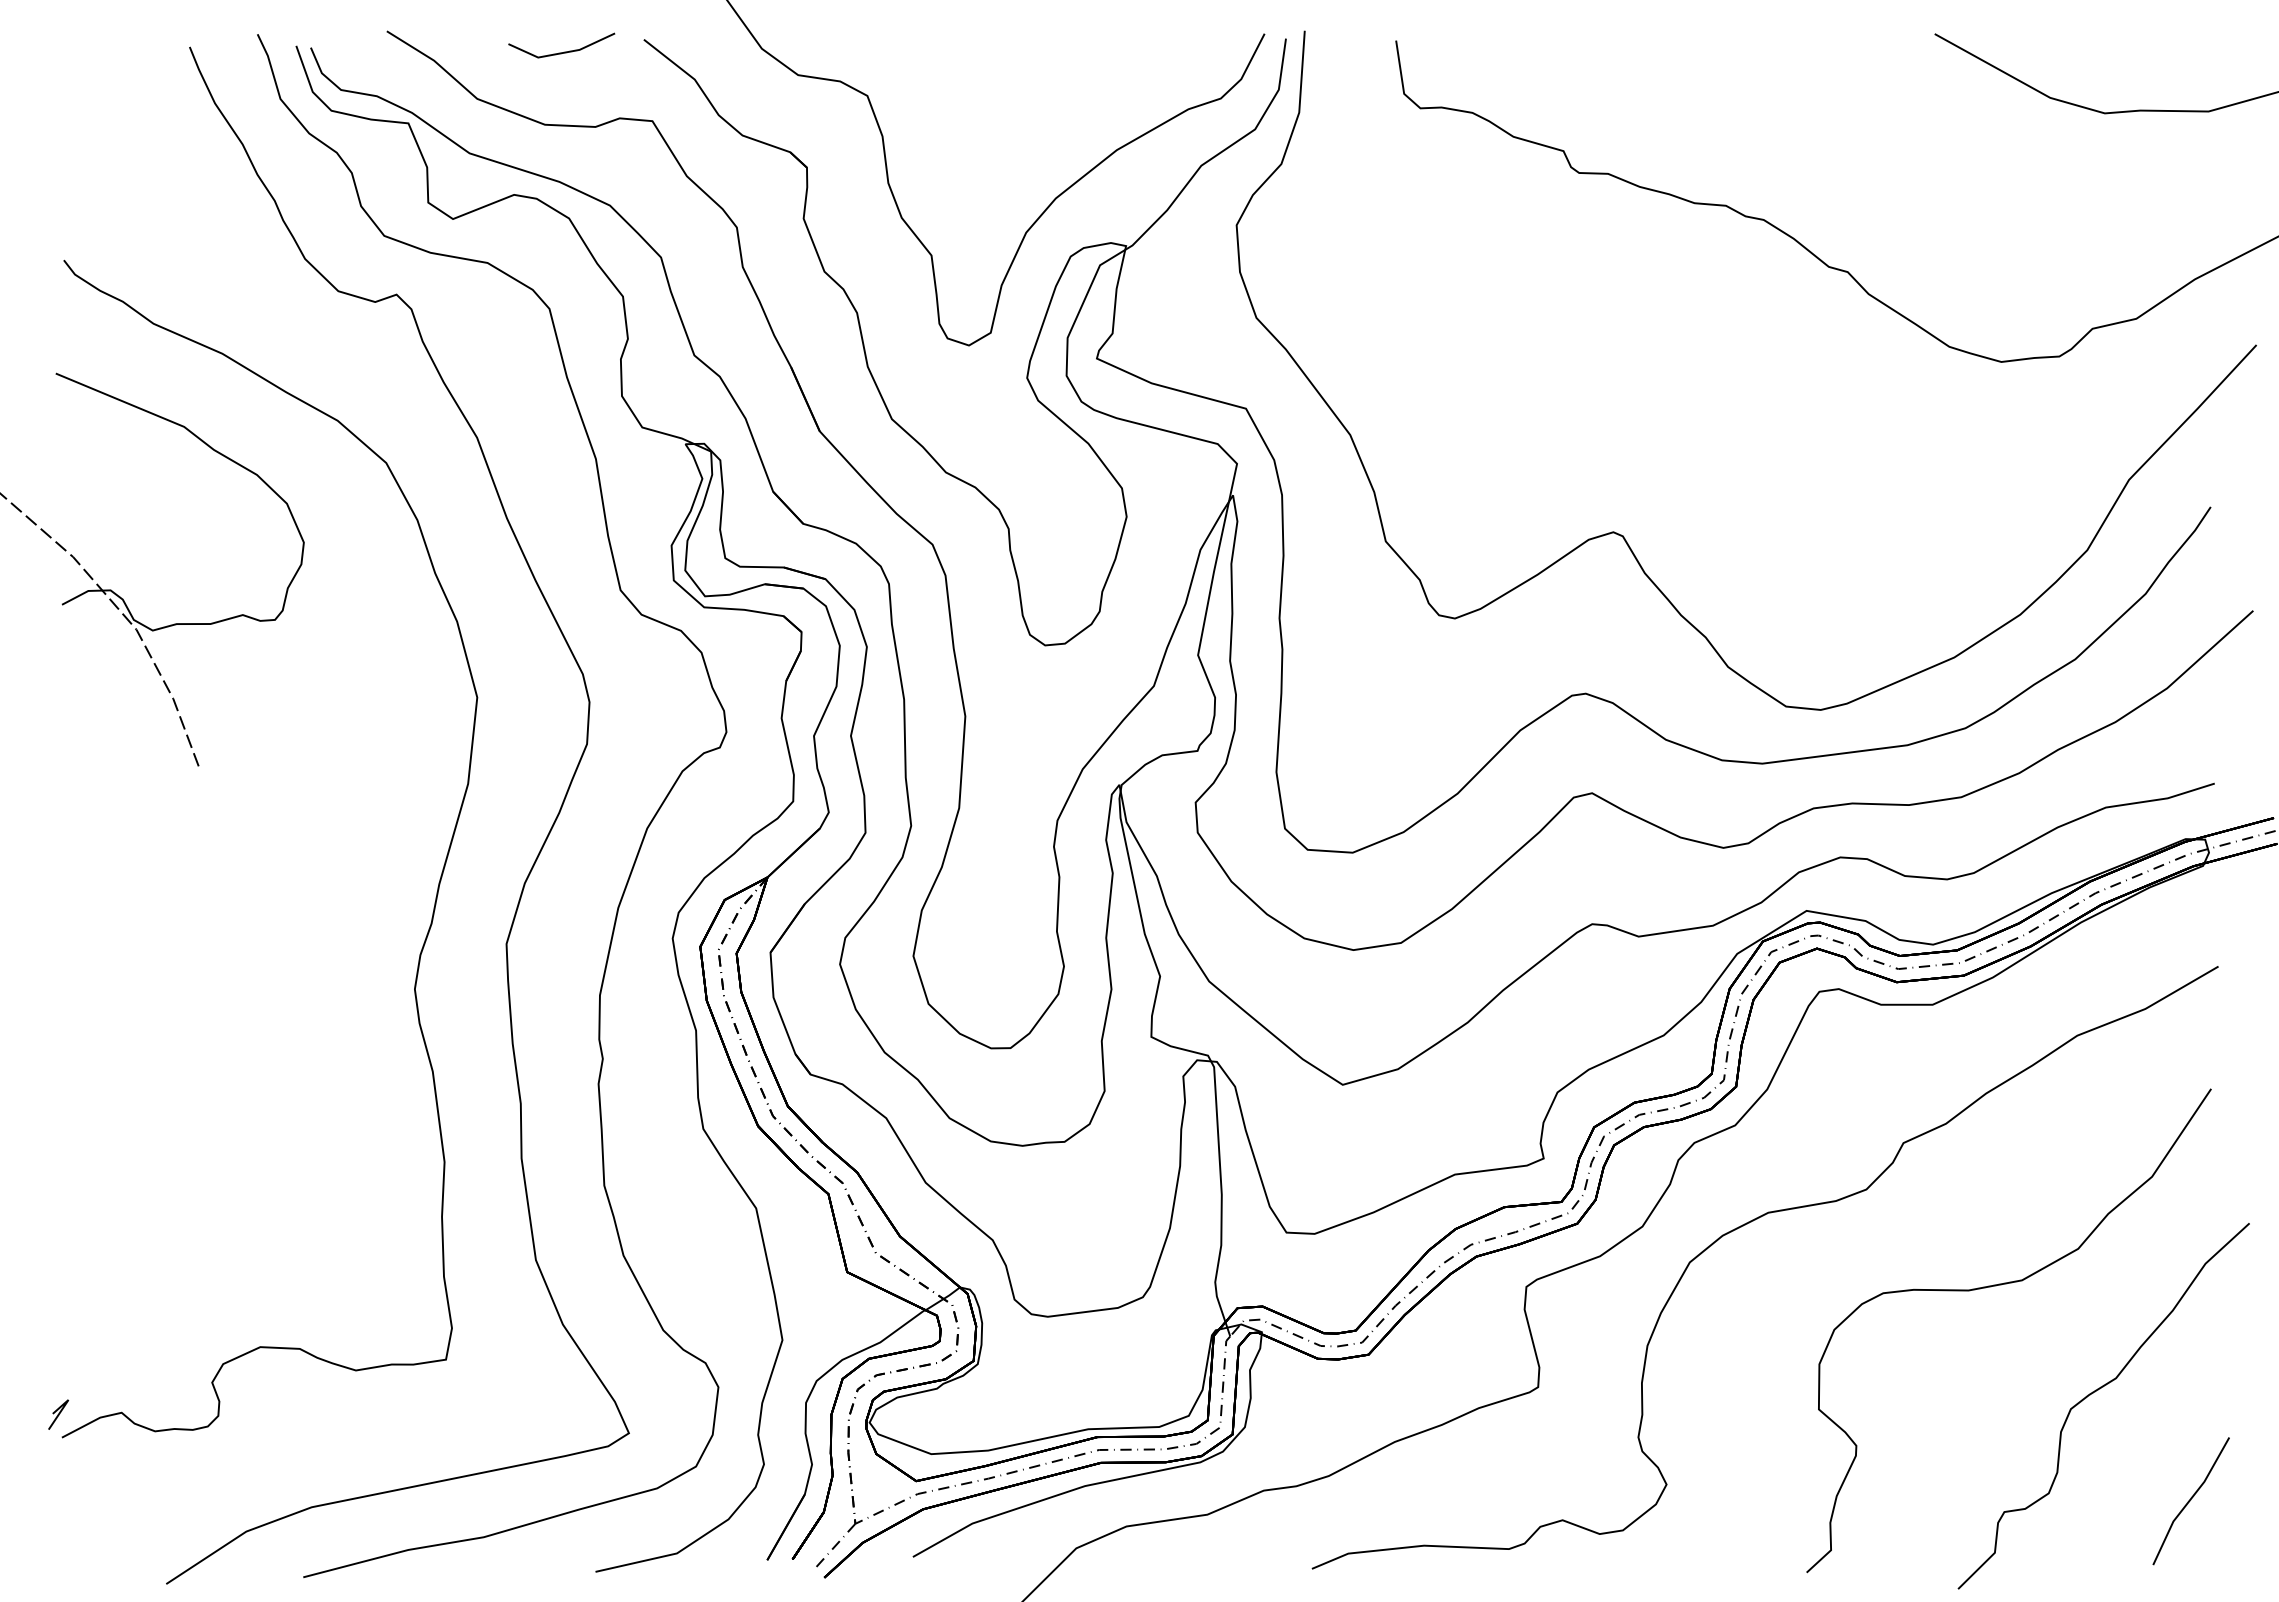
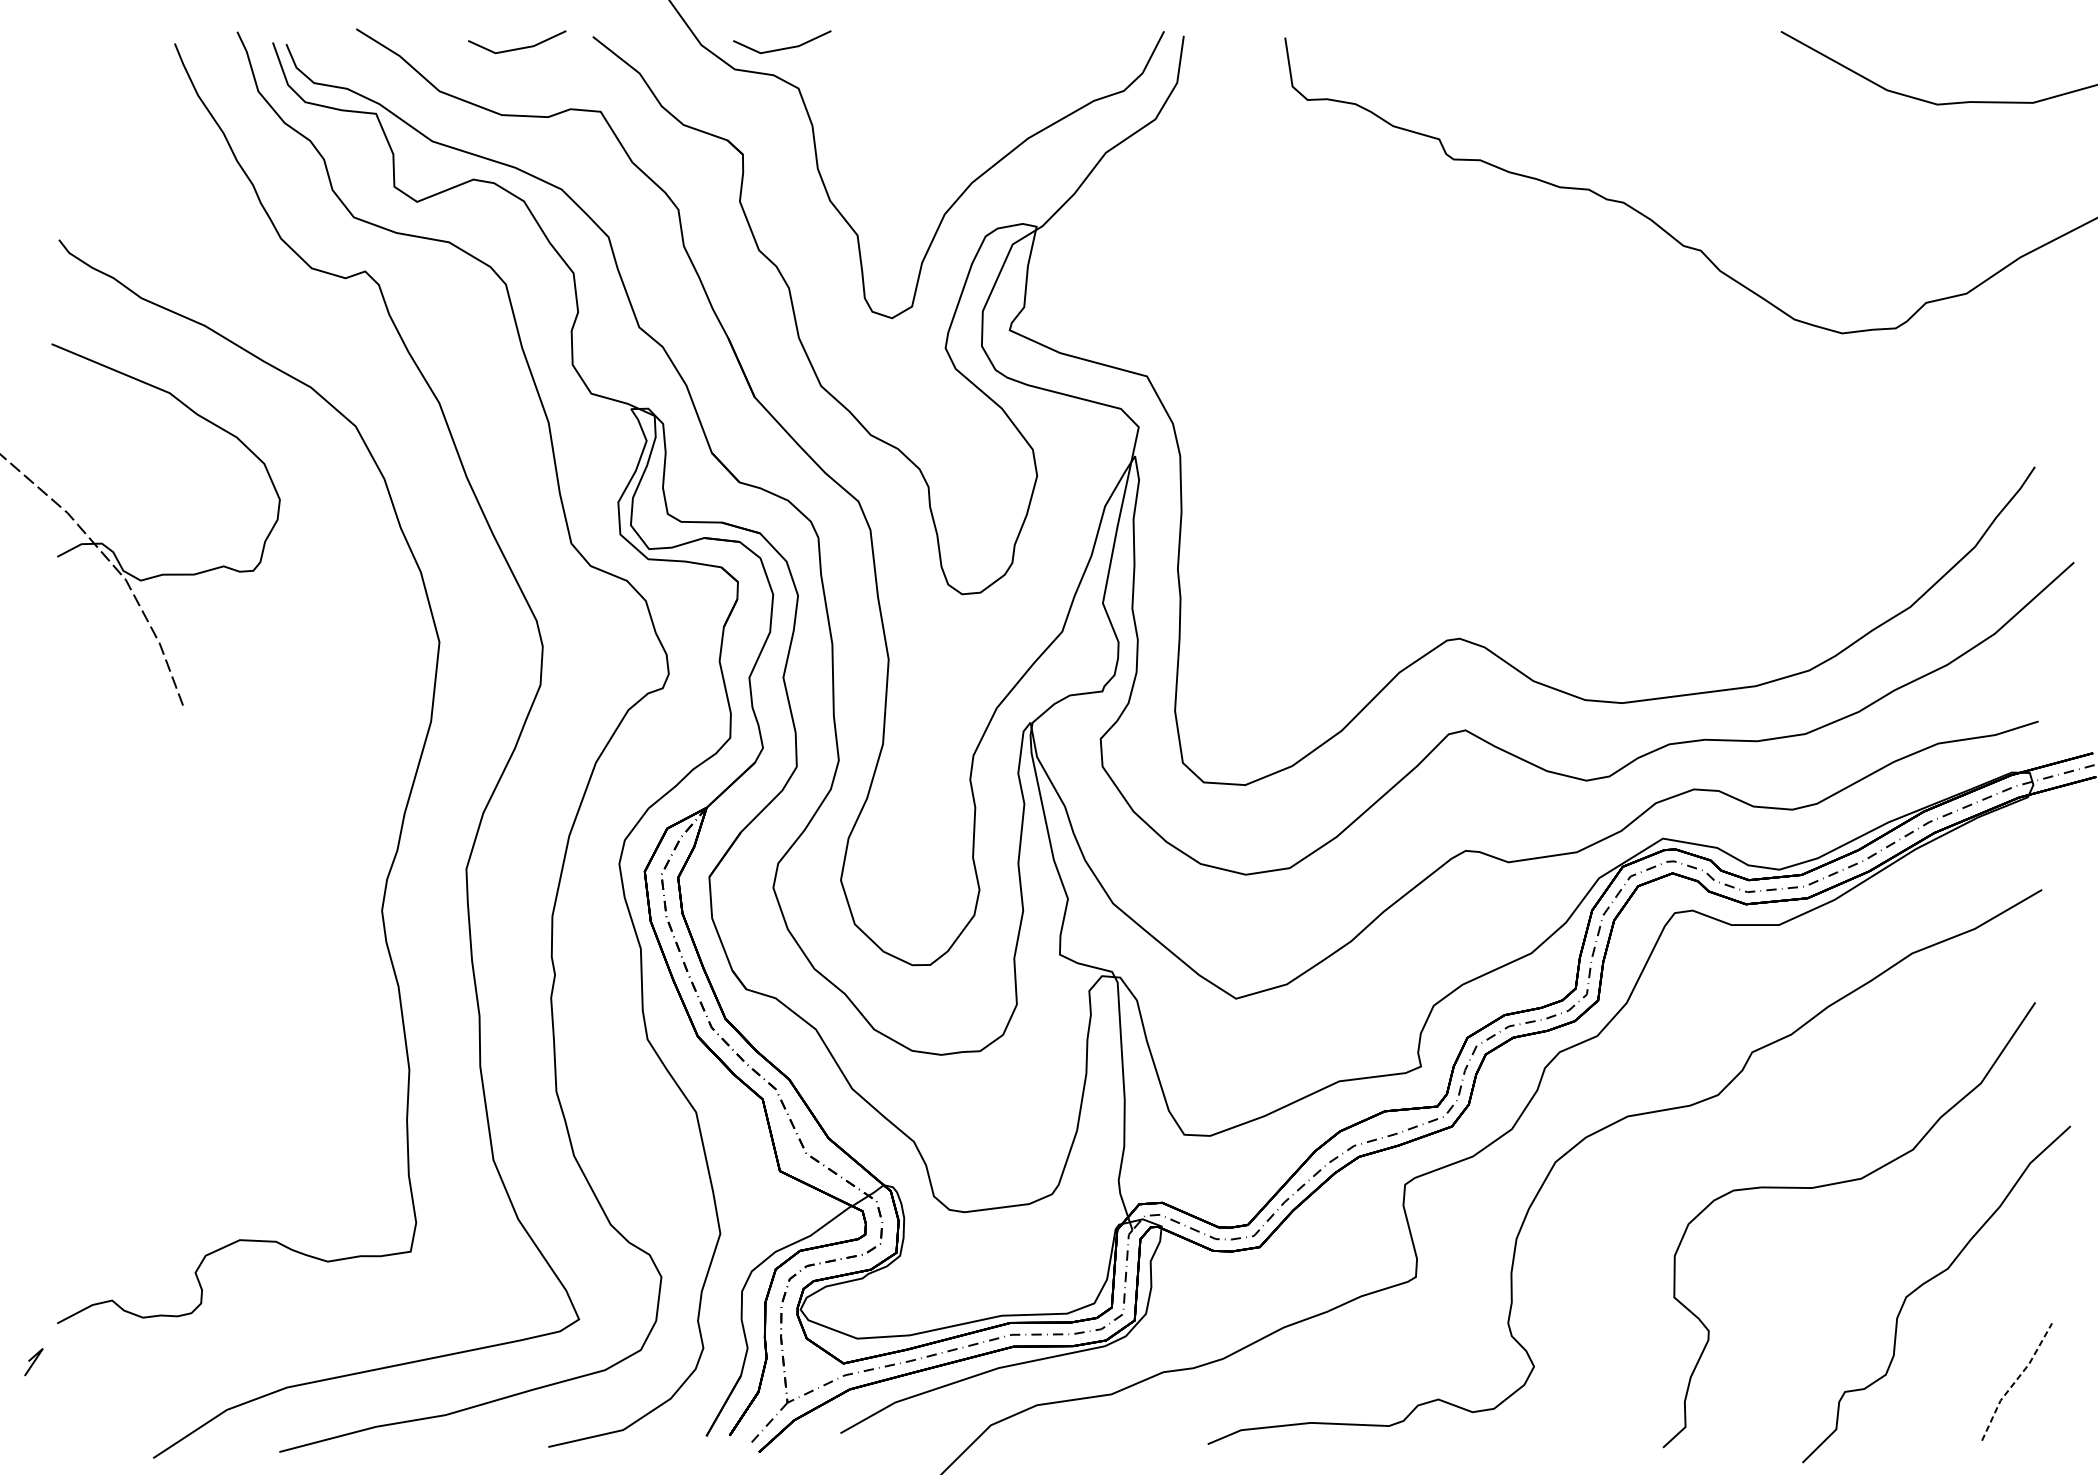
line: (852, 51) -> (784, 47), added
curve: (1623, 535) -> (1494, 493), removed
line: (58, 1414) -> (33, 1361), moved
line: (2189, 1500) -> (2015, 1381), solid -> dashed

